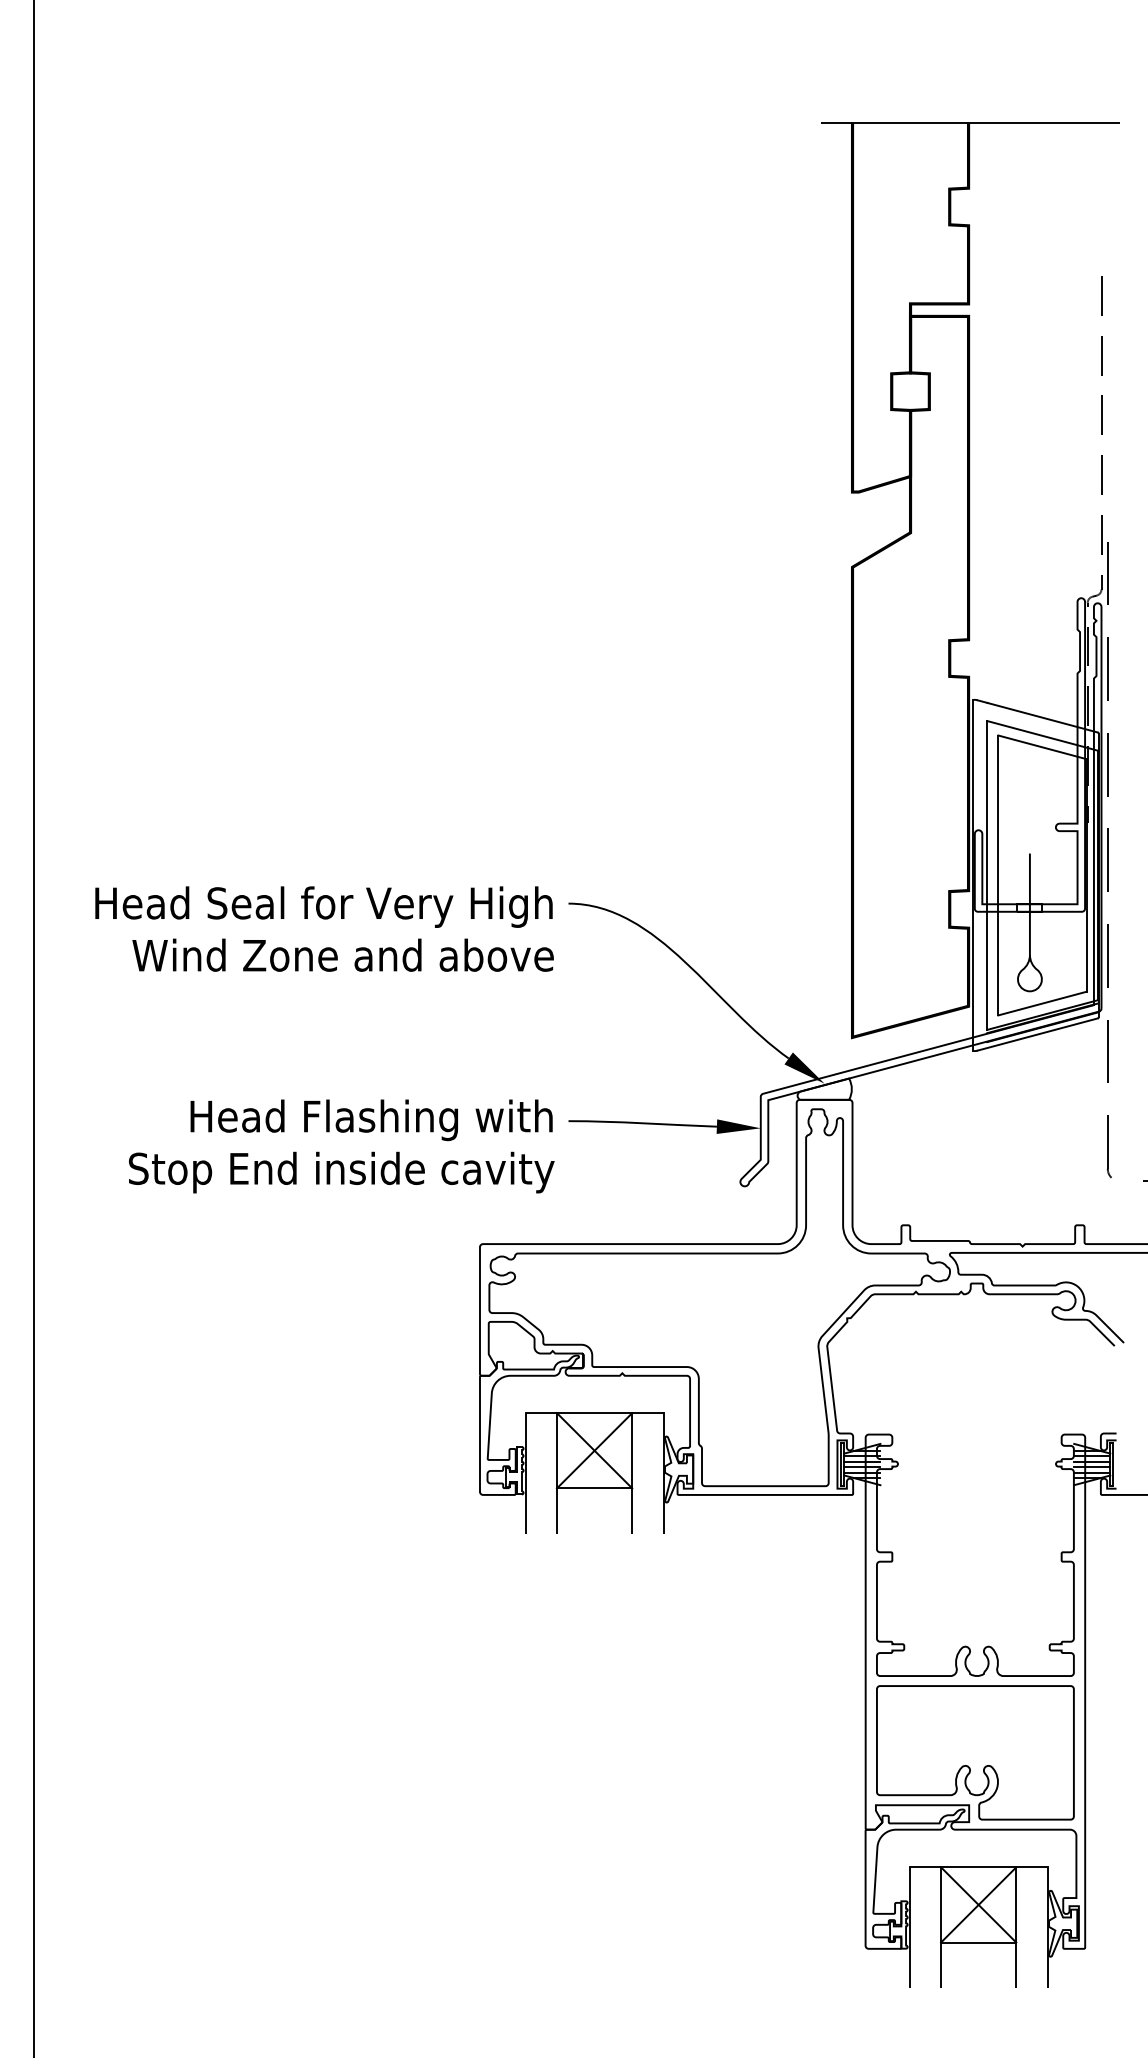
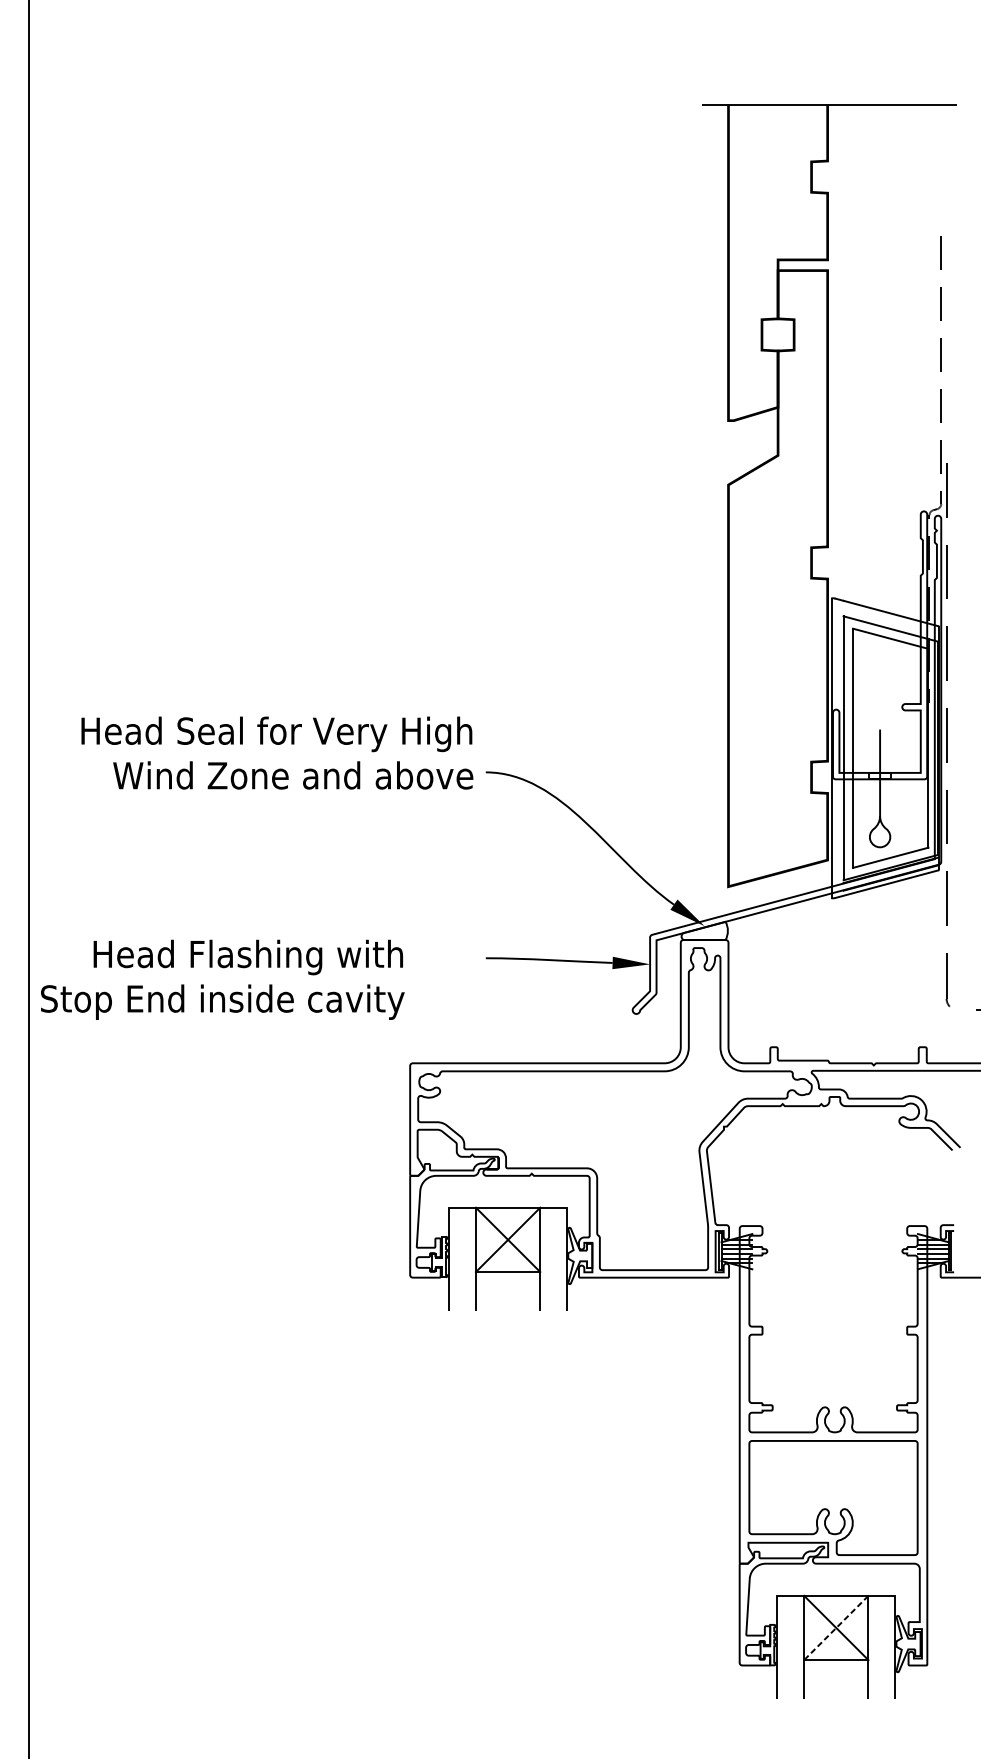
text: (324, 928) -> (277, 752), moved
text: (341, 1146) -> (222, 979), moved
line: (978, 1905) -> (836, 1628), solid -> dashed

